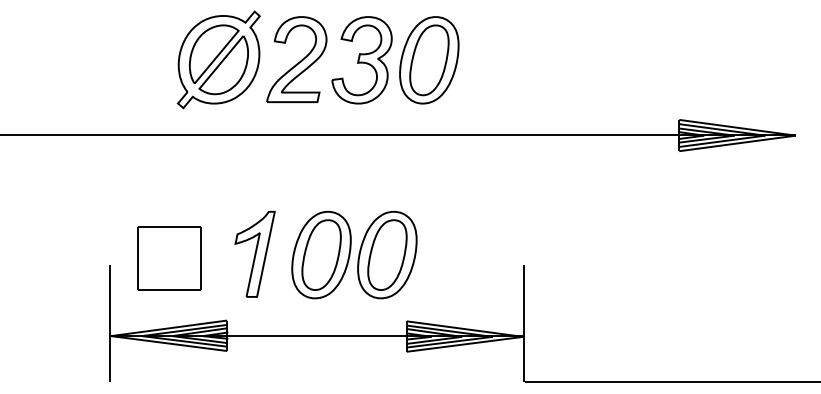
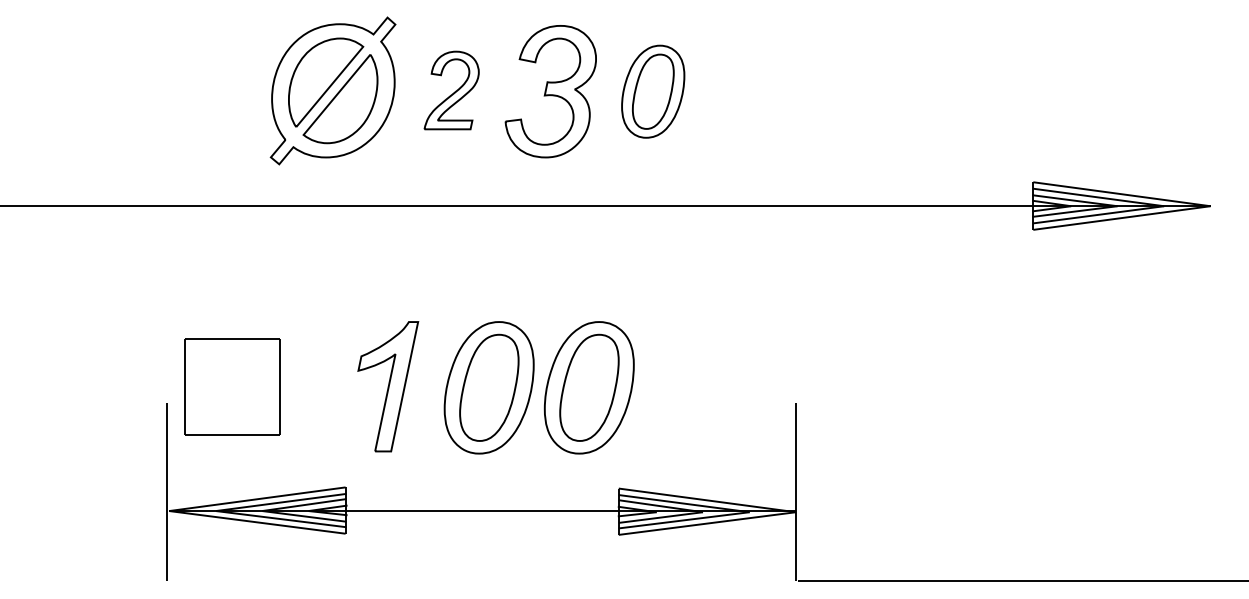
part: (296, 59) -> (451, 90), size x0.6
part: (429, 60) -> (653, 91), size x0.7
part: (169, 258) -> (232, 386), moved

